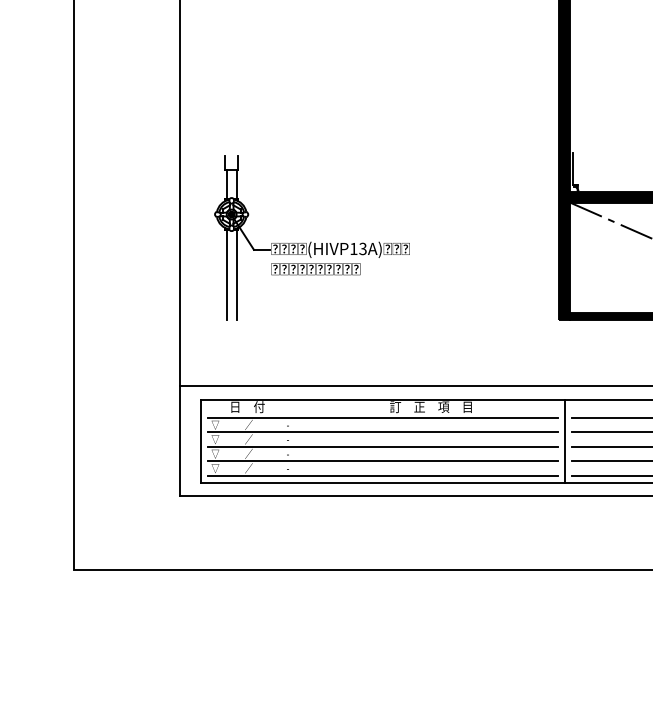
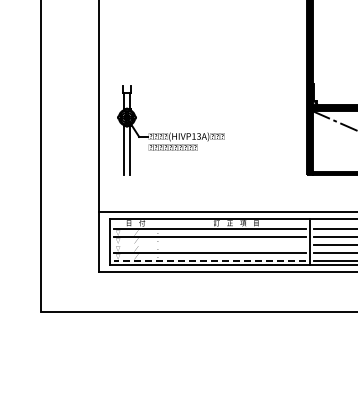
line: (382, 446) -> (209, 244), removed
line: (382, 475) -> (209, 260), solid -> dashed

